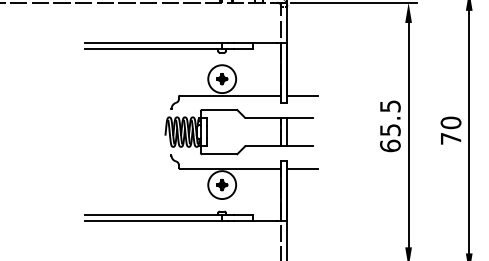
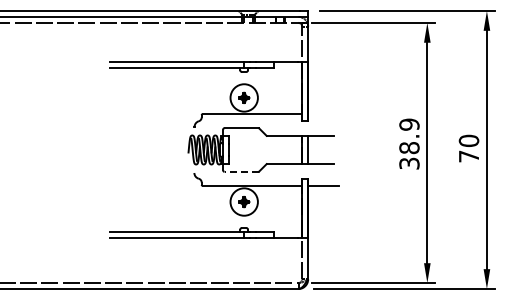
line: (302, 96) -> (323, 114), removed
text: (390, 125) -> (409, 143), 65.5 -> 38.9
line: (219, 154) -> (241, 171), solid -> dashed

